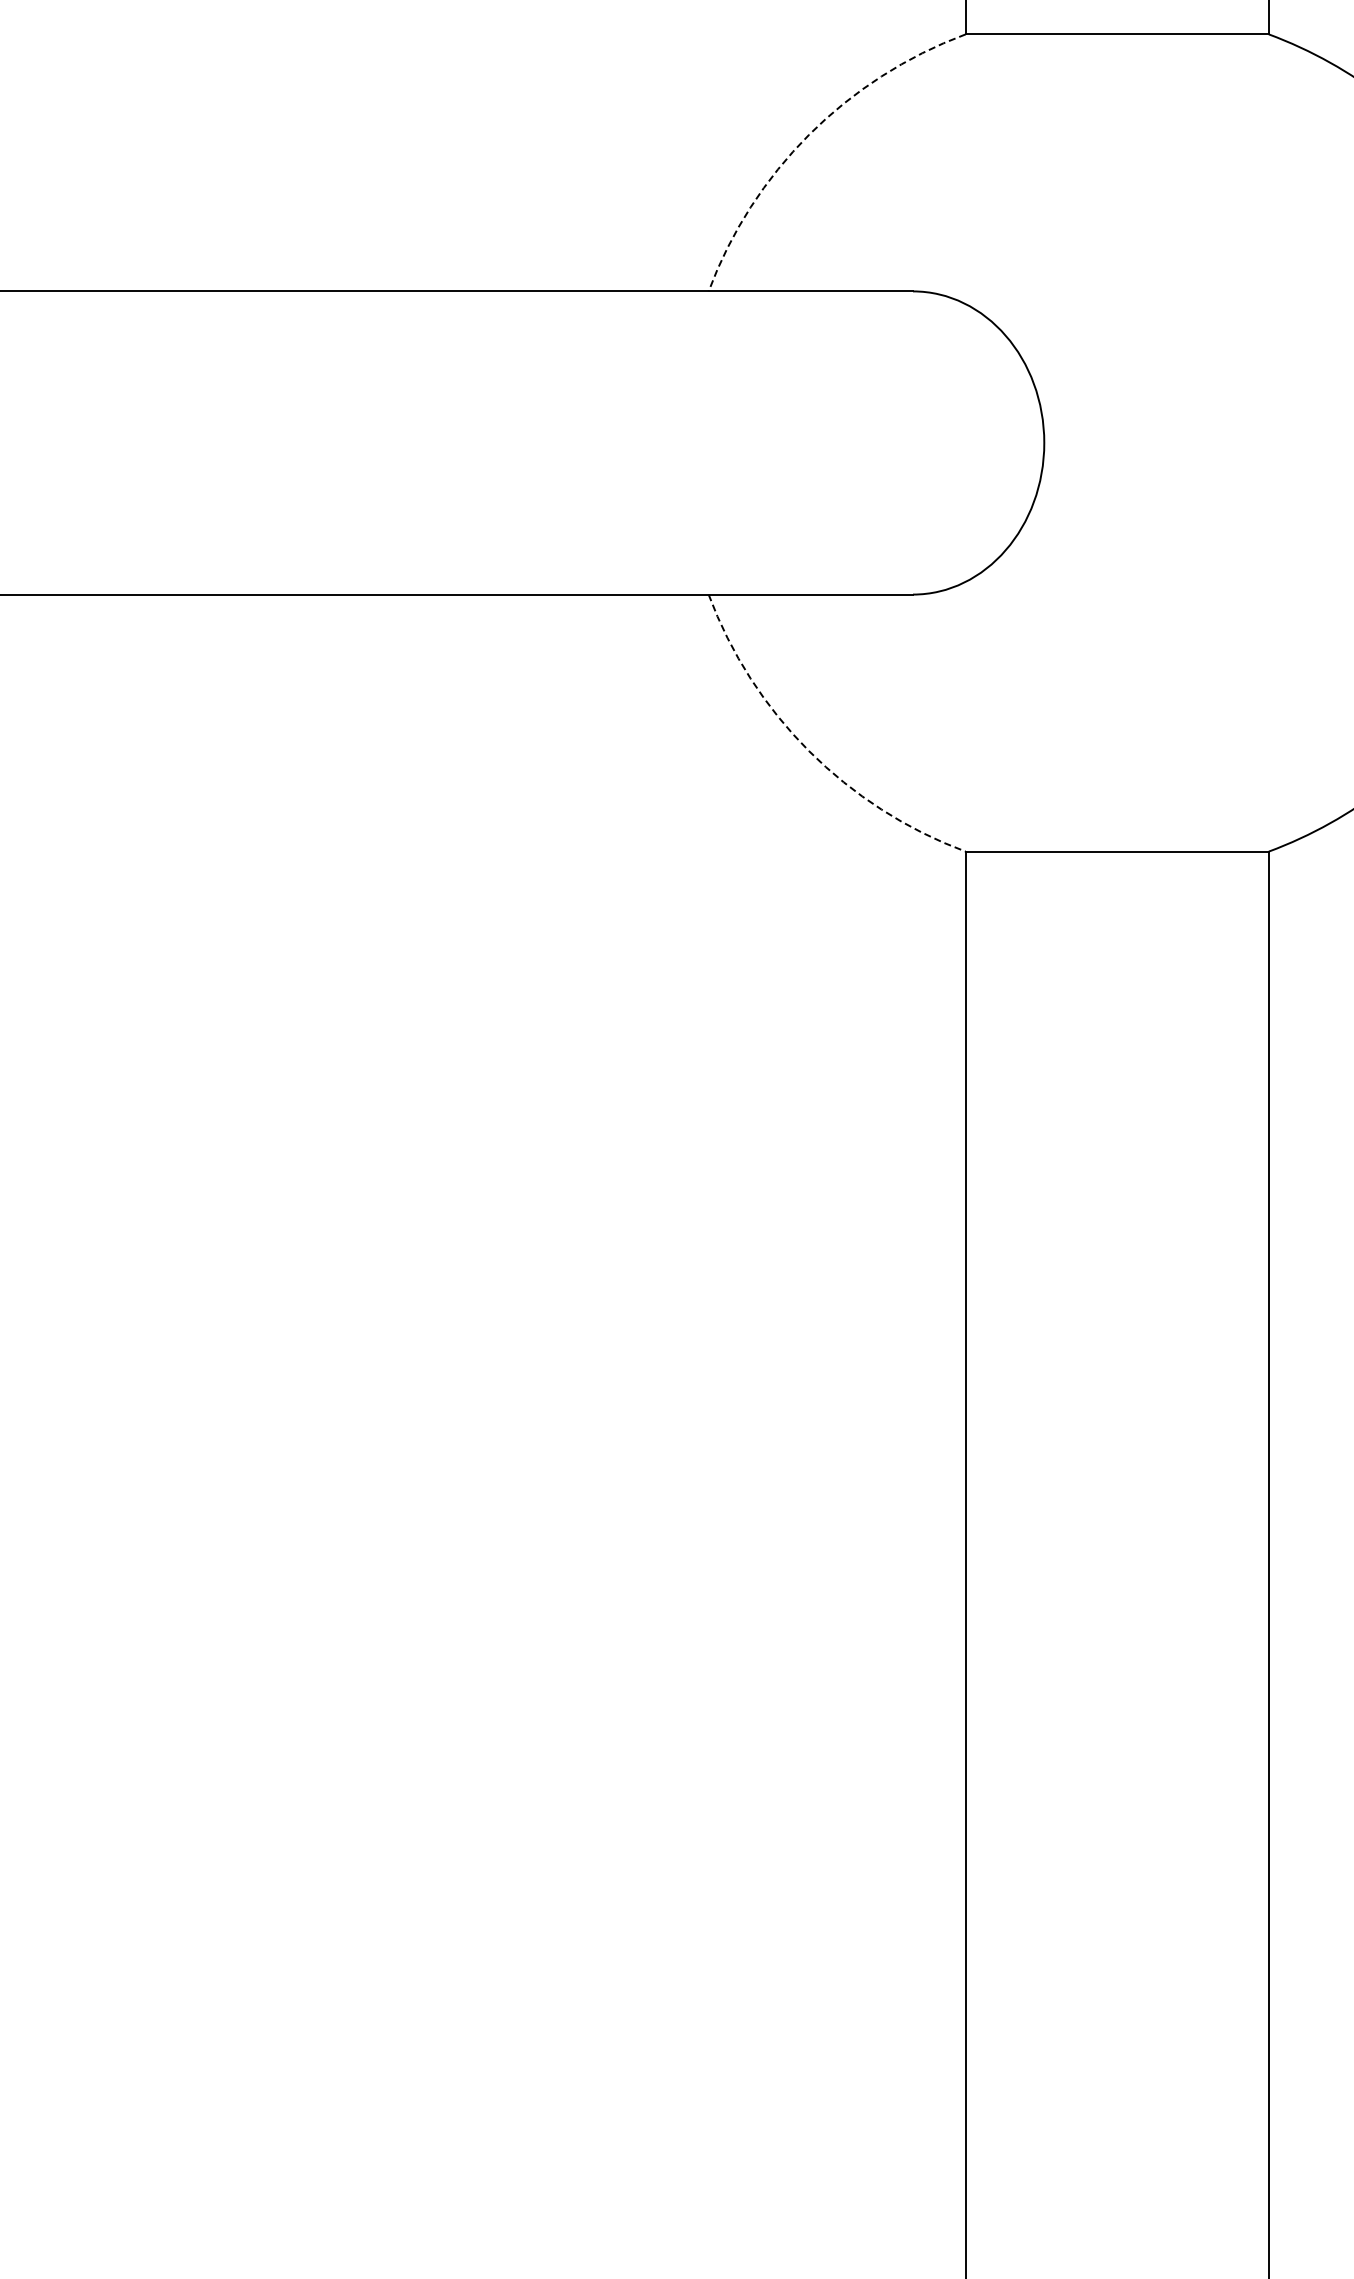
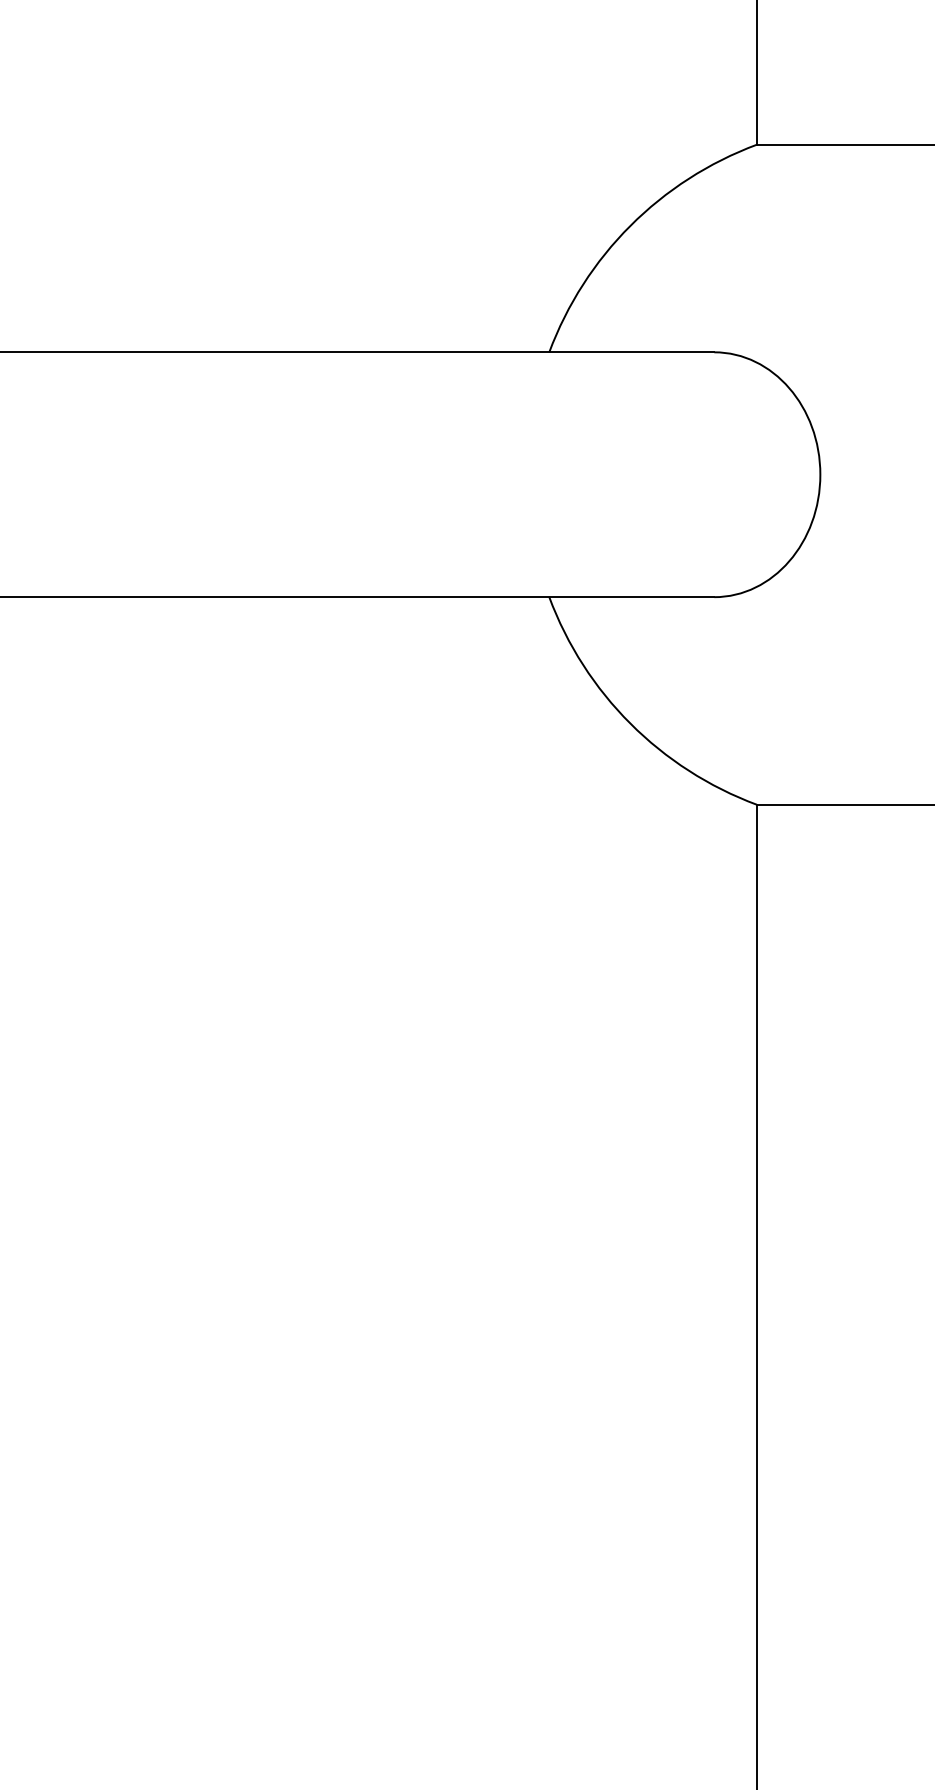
arc: (809, 134) -> (630, 225), dashed -> solid
arc: (809, 751) -> (630, 723), dashed -> solid

